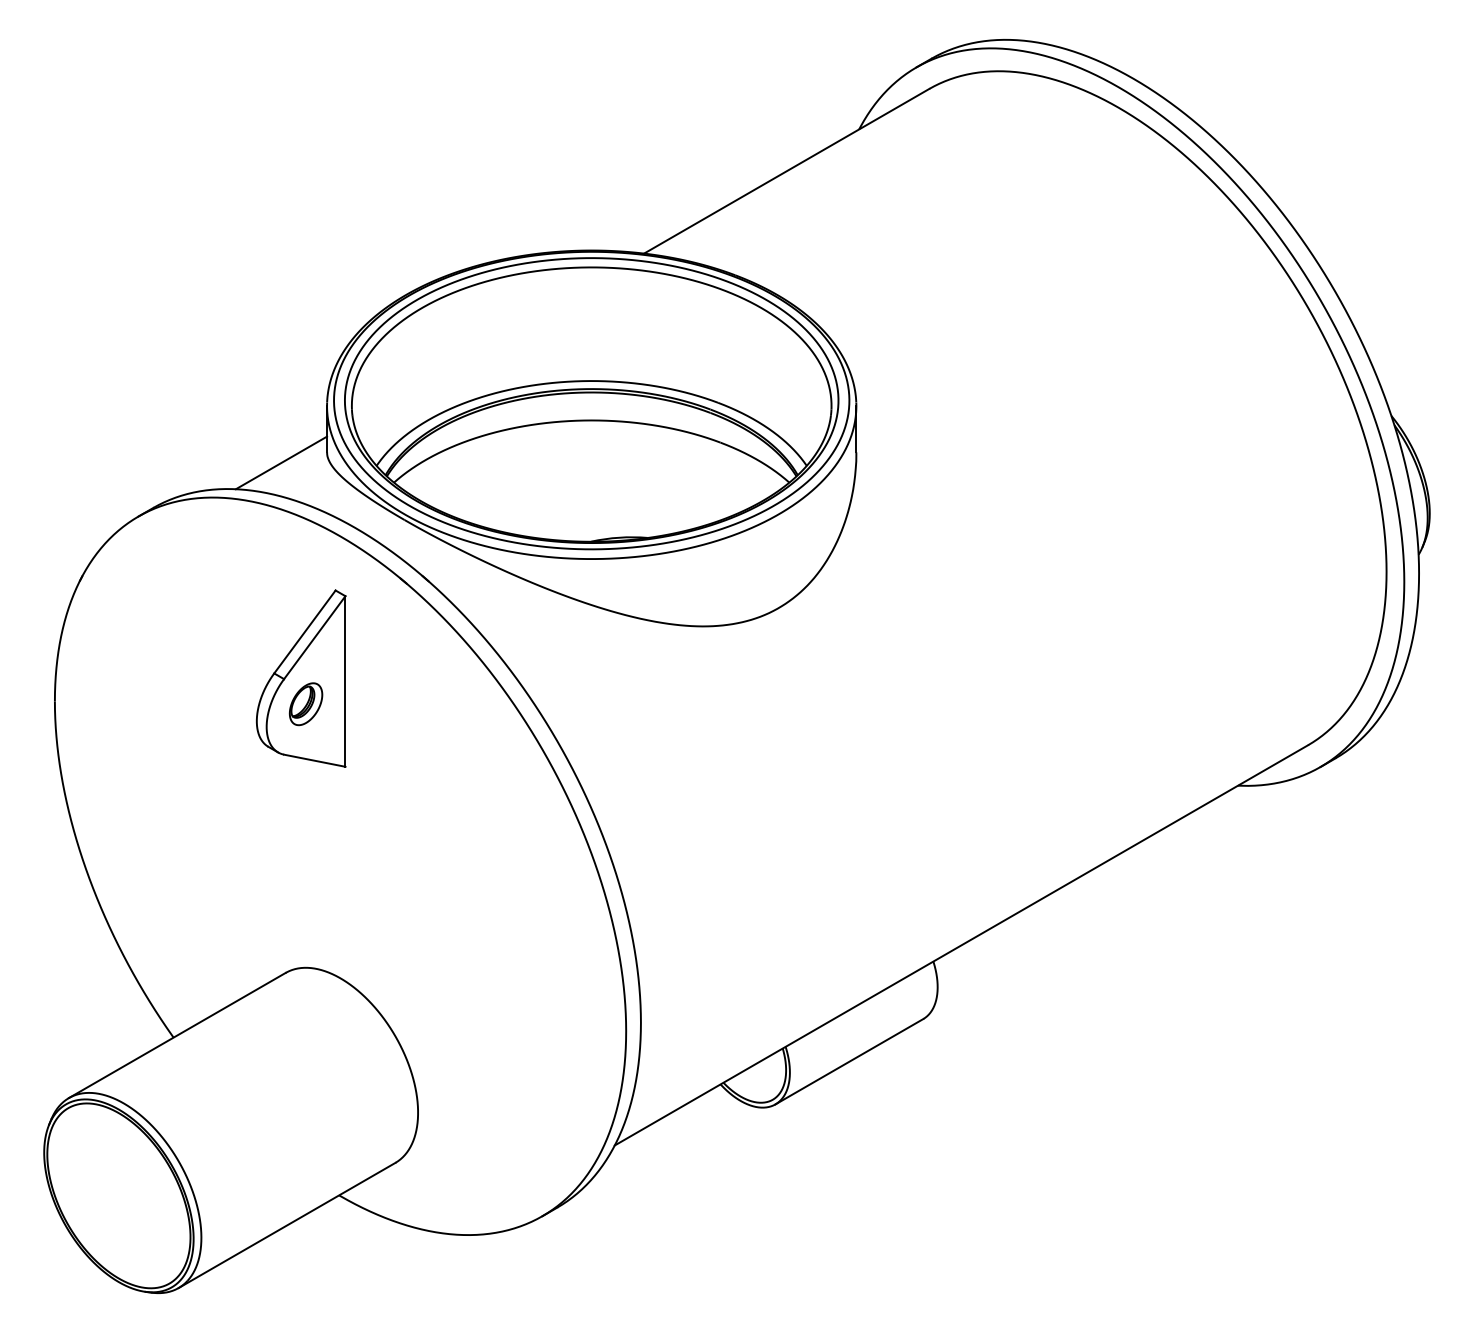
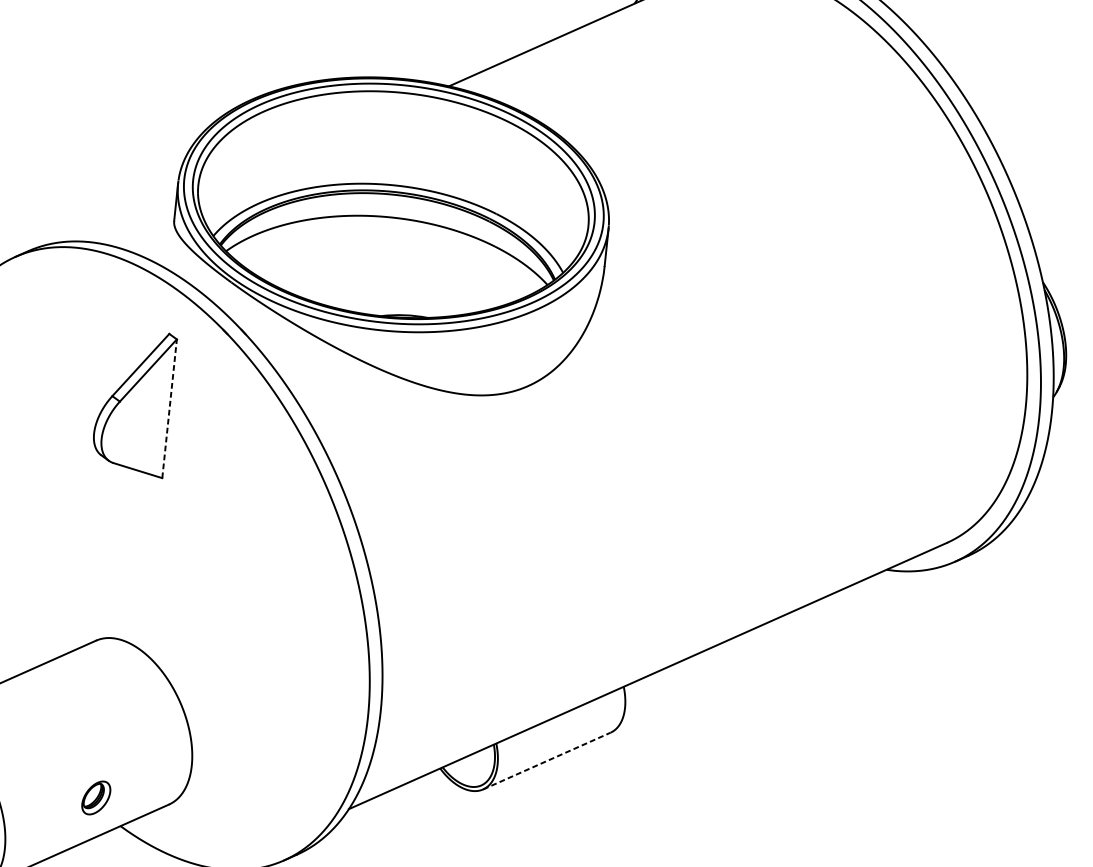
line: (281, 462) -> (136, 225), removed
line: (345, 681) -> (169, 408), solid -> dashed
part: (305, 704) -> (95, 798), moved
line: (849, 1061) -> (547, 760), solid -> dashed

